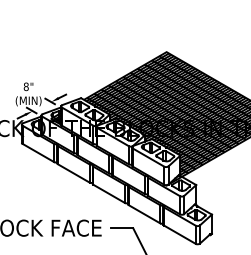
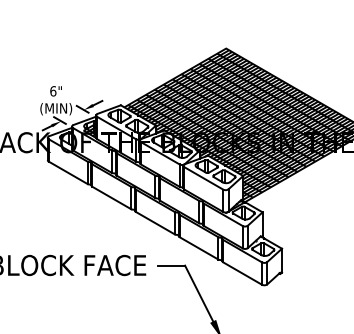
text: (26, 86) -> (53, 91), 8" -> 6"

